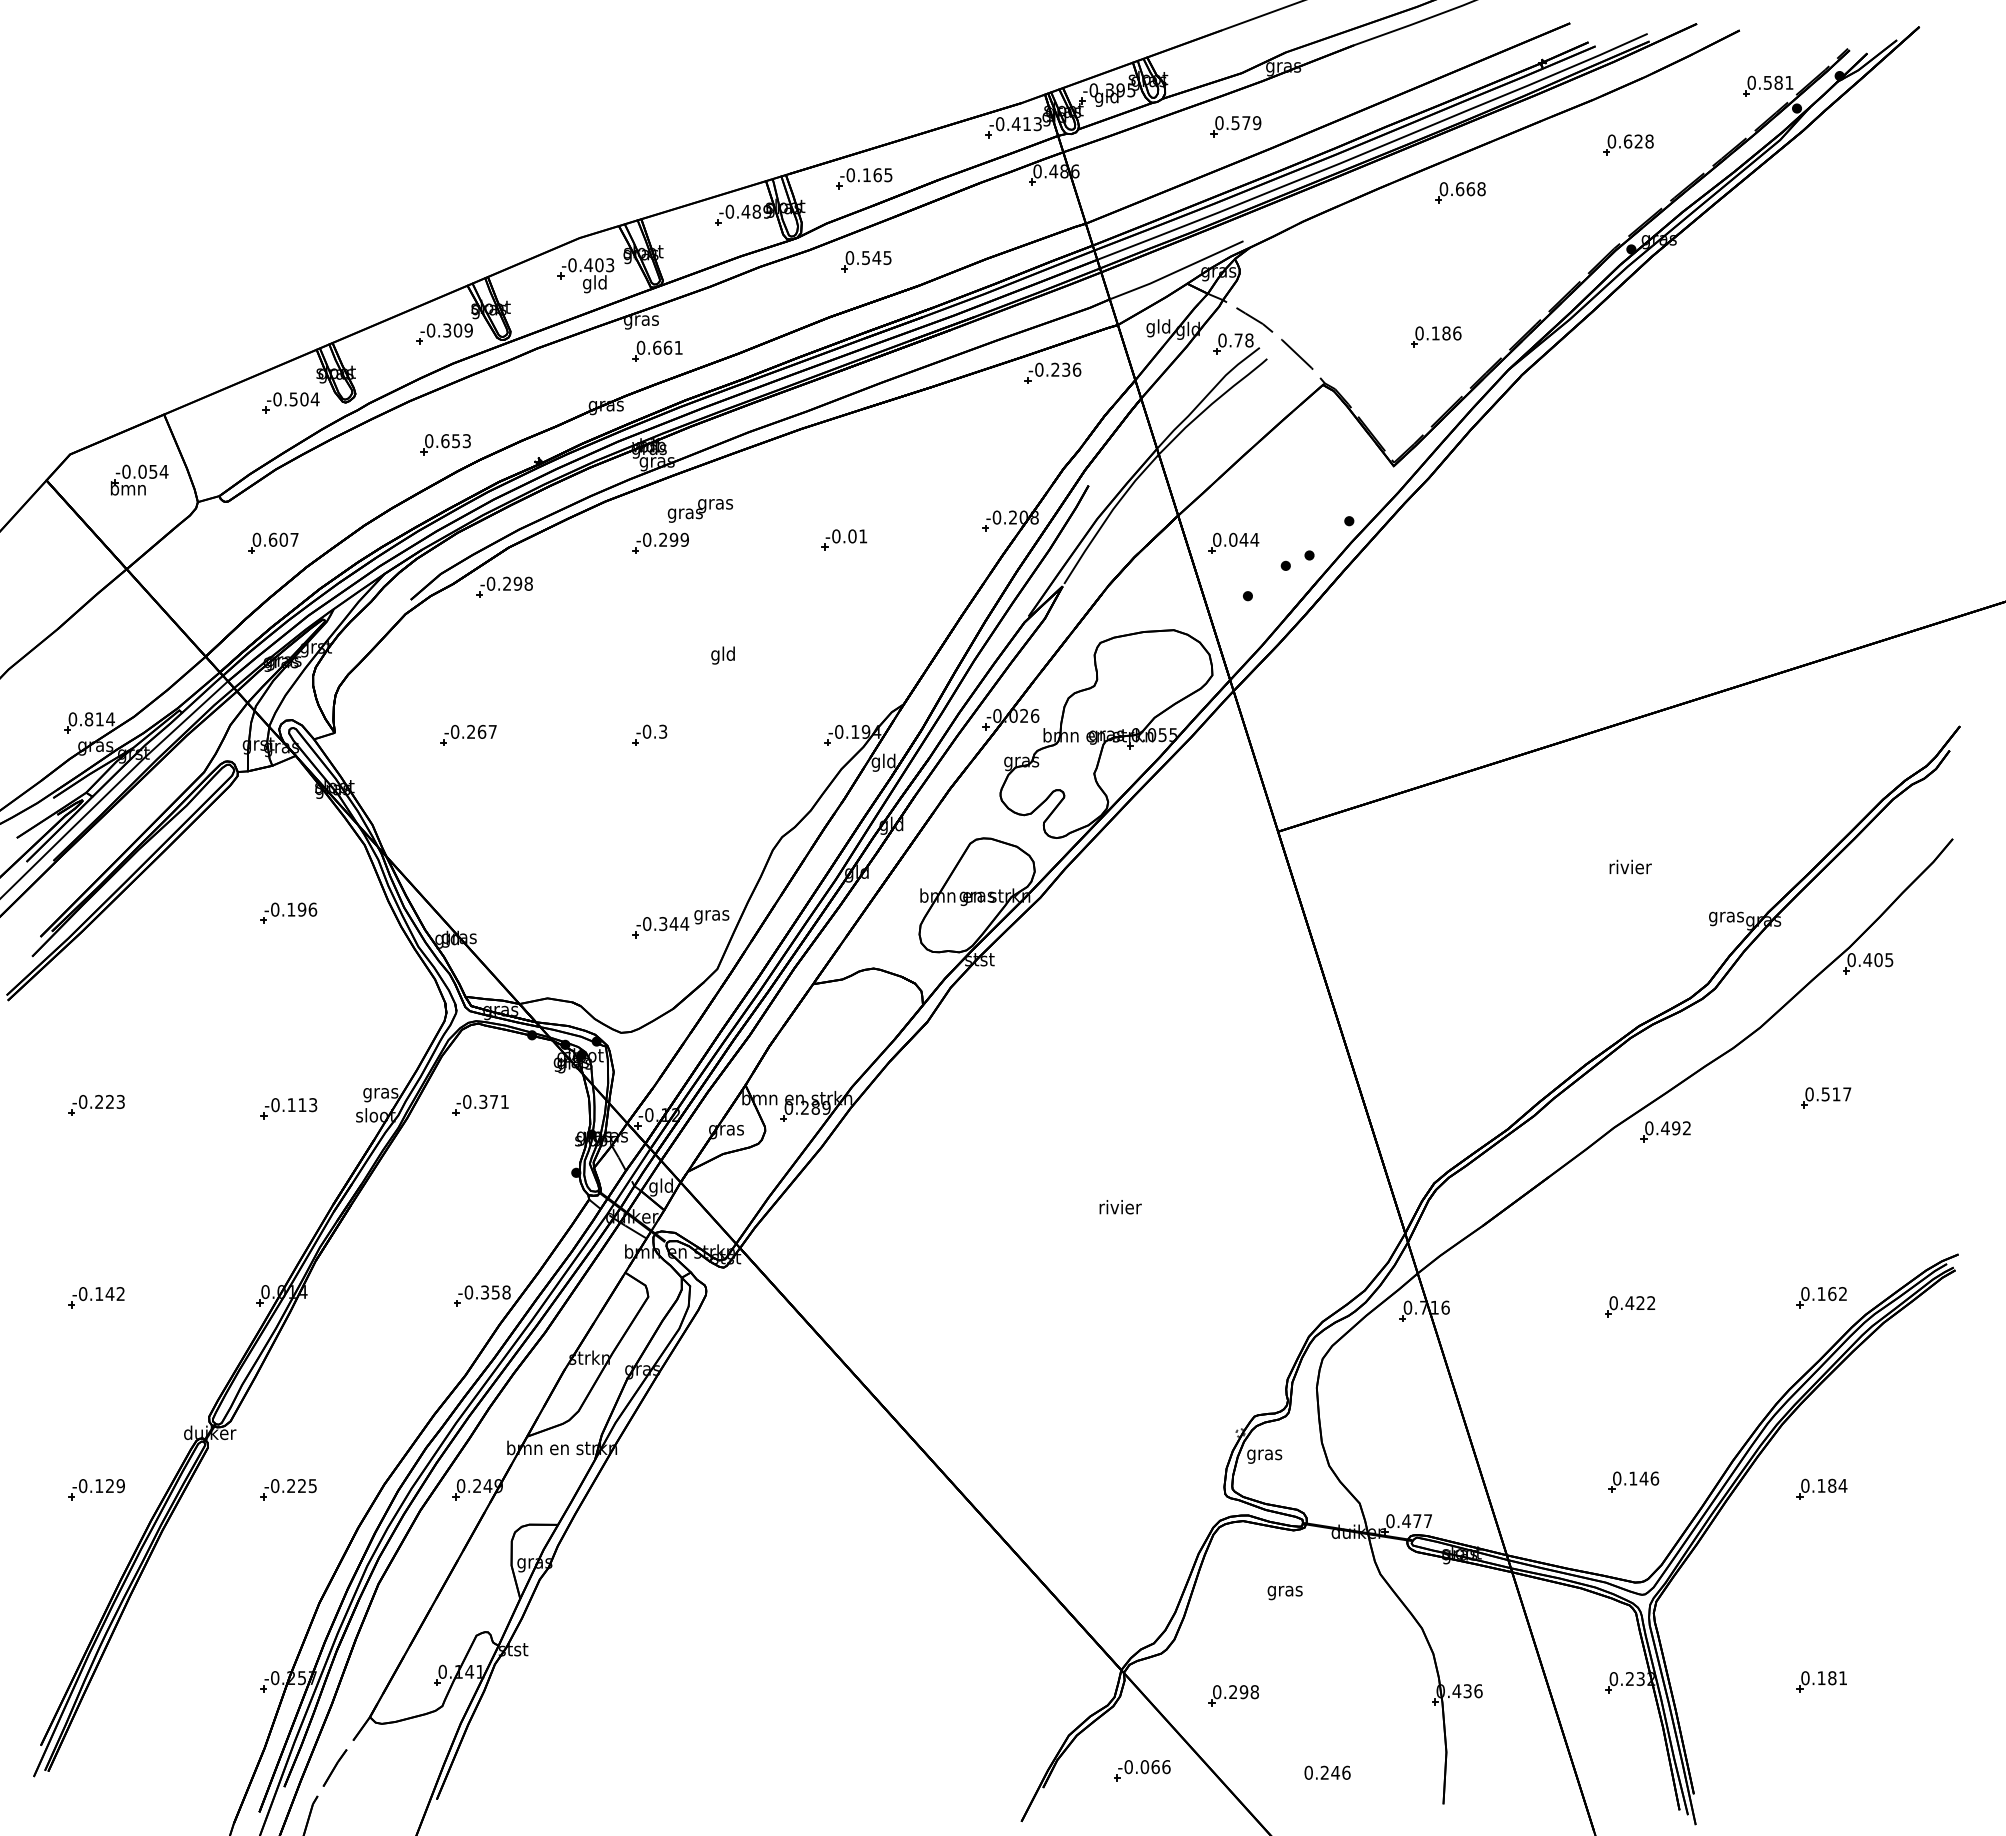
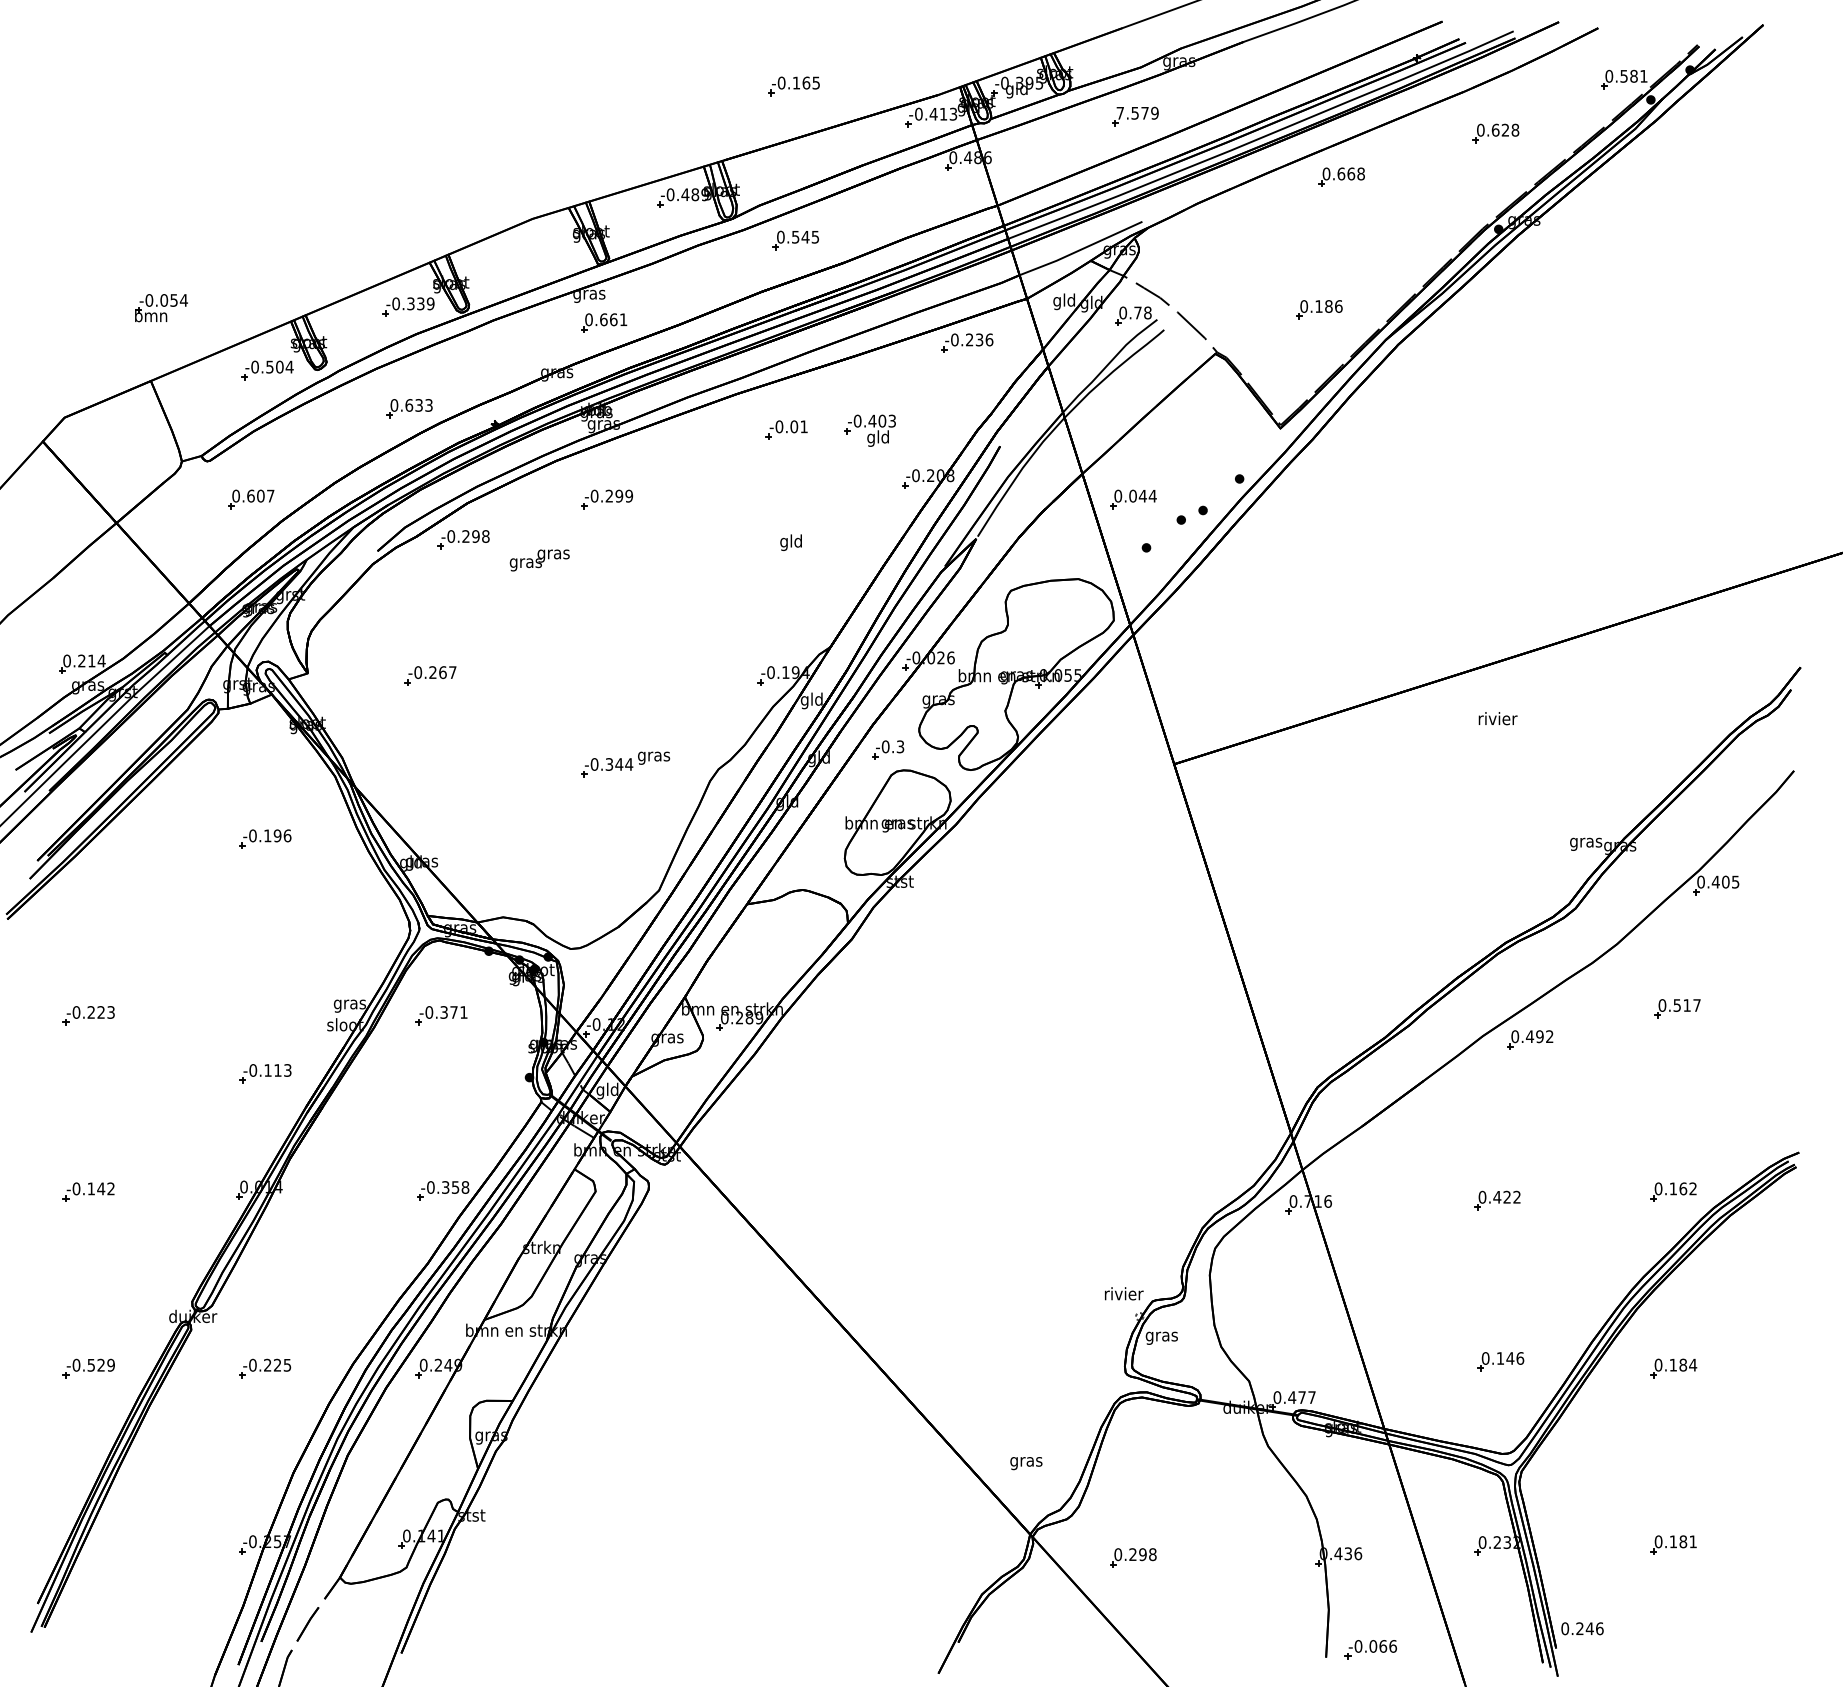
text: (1219, 123) -> (1120, 113), 0.579 -> 7.579
part: (864, 178) -> (794, 86), moved
part: (585, 275) -> (869, 430), moved
text: (457, 330) -> (420, 303), -0.309 -> -0.339
text: (456, 440) -> (419, 404), 0.653 -> 0.633
part: (139, 479) -> (161, 307), moved
text: (699, 510) -> (538, 560), moved
part: (844, 539) -> (786, 429), moved
text: (722, 655) -> (790, 542), moved
text: (88, 719) -> (81, 661), 0.814 -> 0.214
part: (649, 734) -> (887, 749), moved
text: (1630, 866) -> (1497, 718), moved
part: (680, 924) -> (625, 764), moved
part: (288, 1108) -> (265, 1073), moved
text: (1120, 1207) -> (1124, 1294), moved
text: (99, 1486) -> (91, 1365), -0.129 -> -0.529
text: (1284, 1592) -> (1025, 1463), moved
part: (1142, 1770) -> (1371, 1649), moved
text: (1327, 1772) -> (1582, 1628), moved

